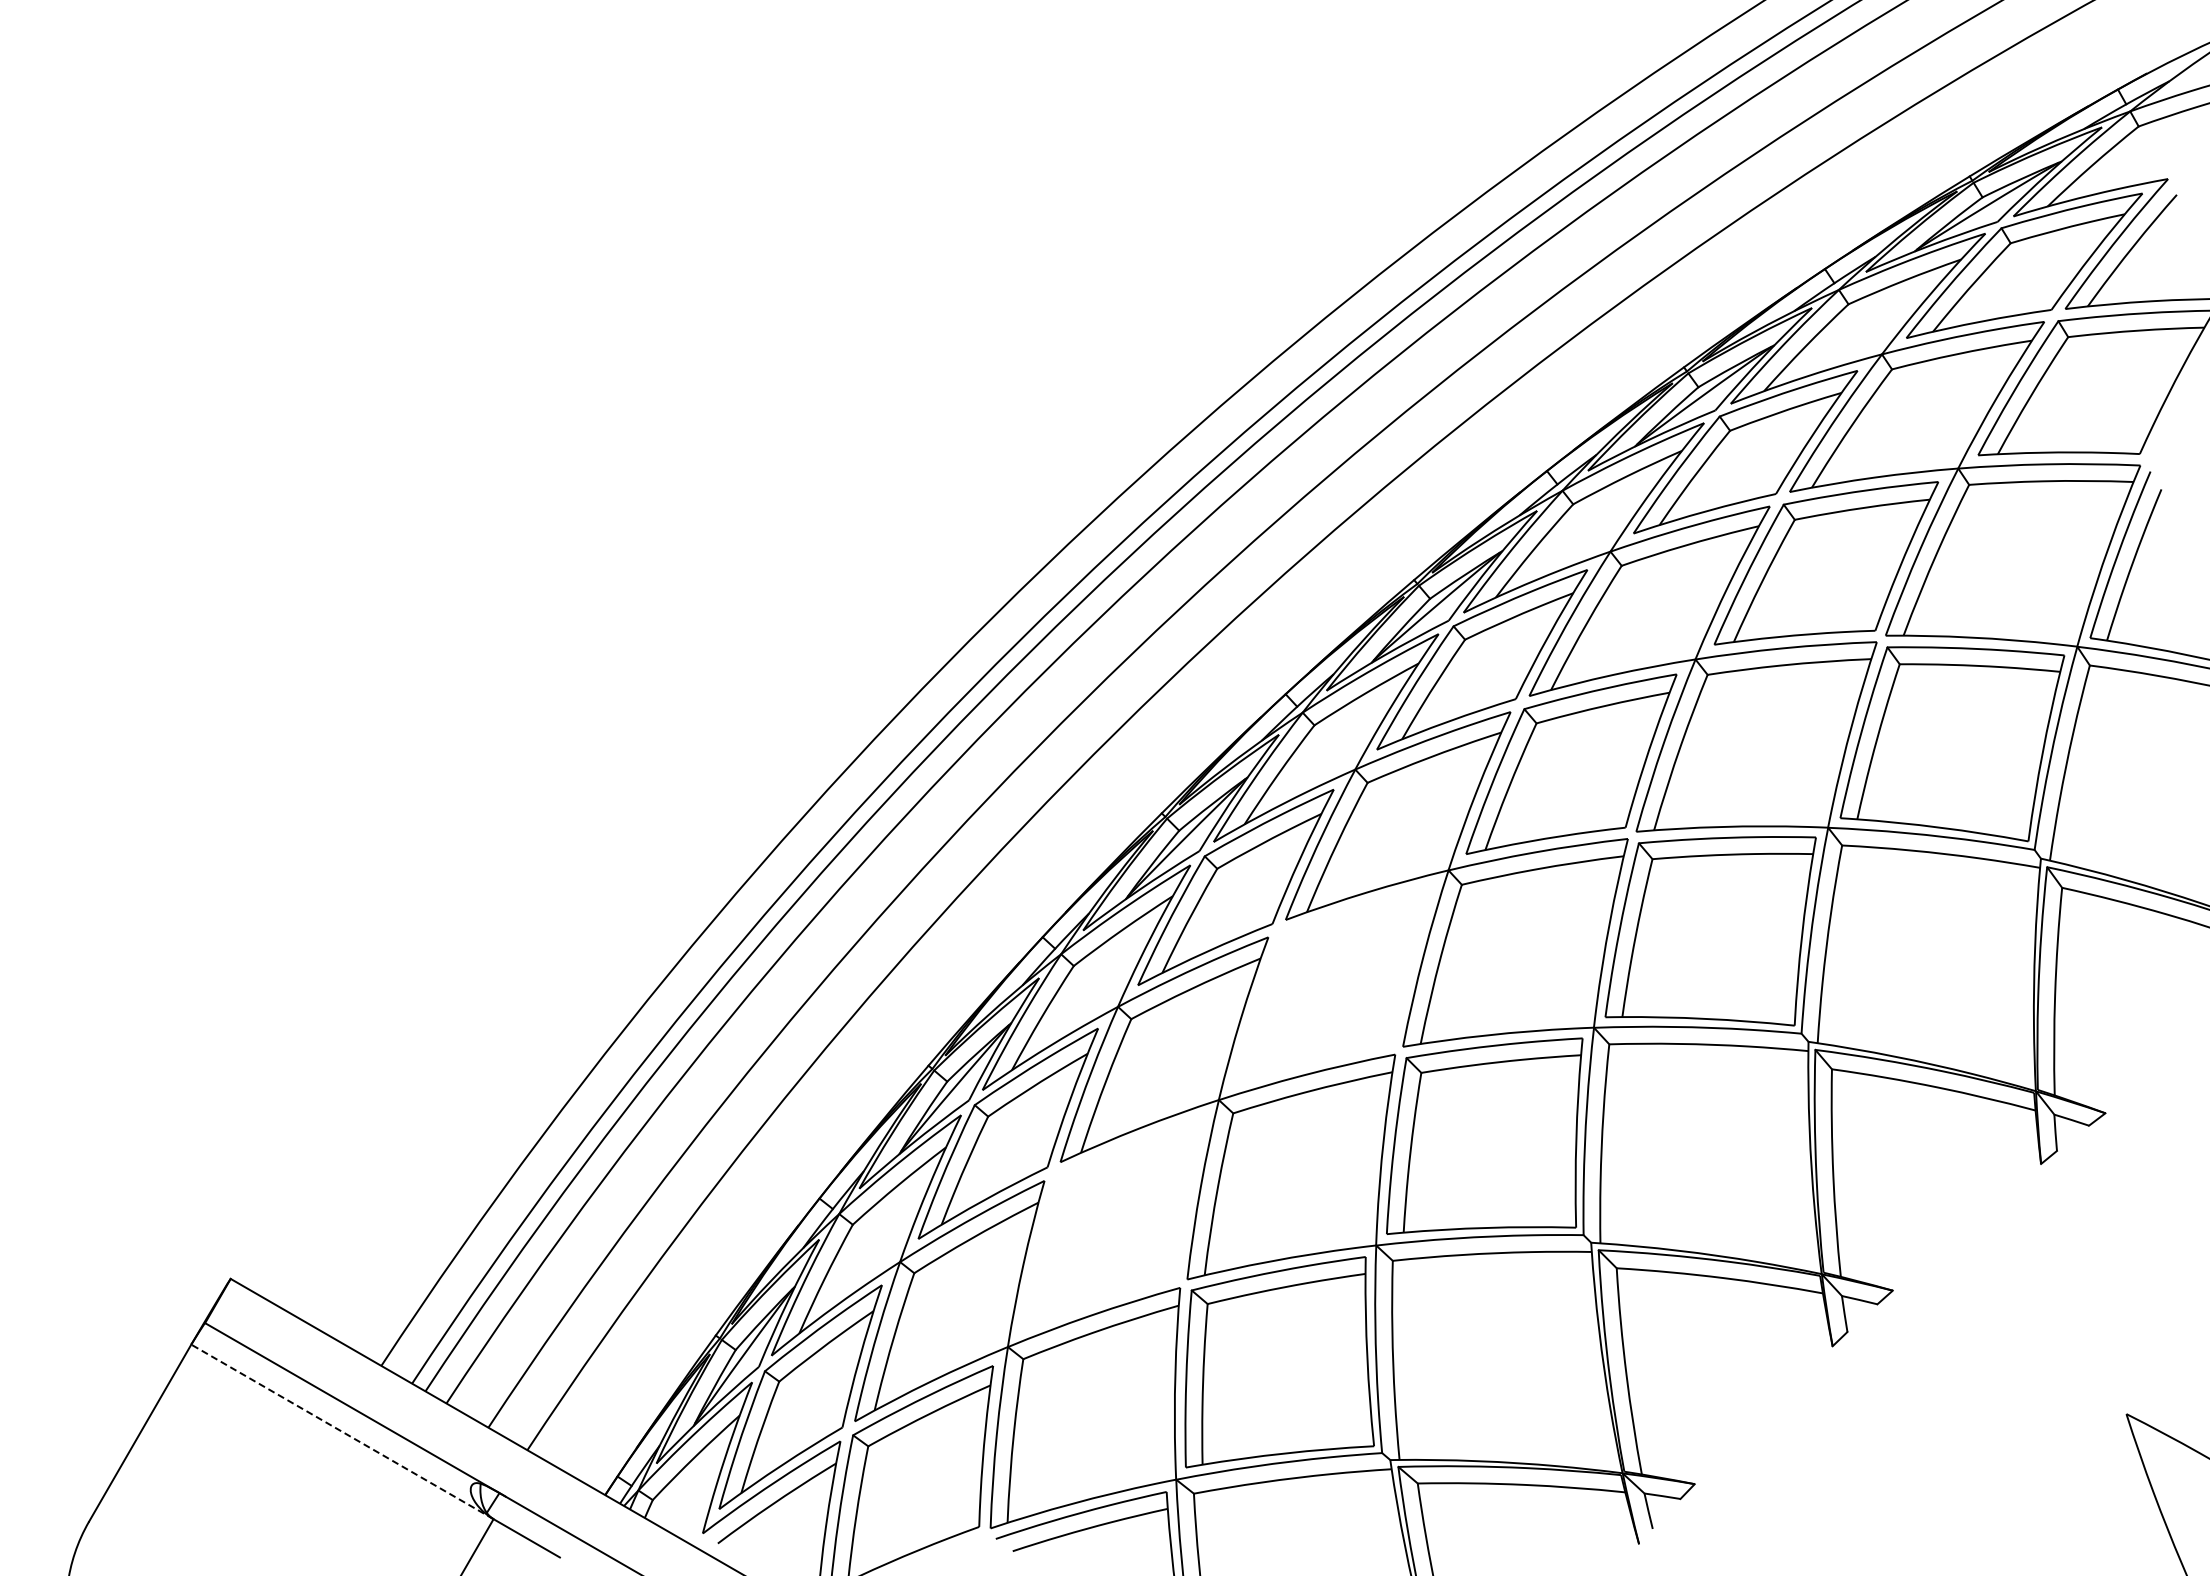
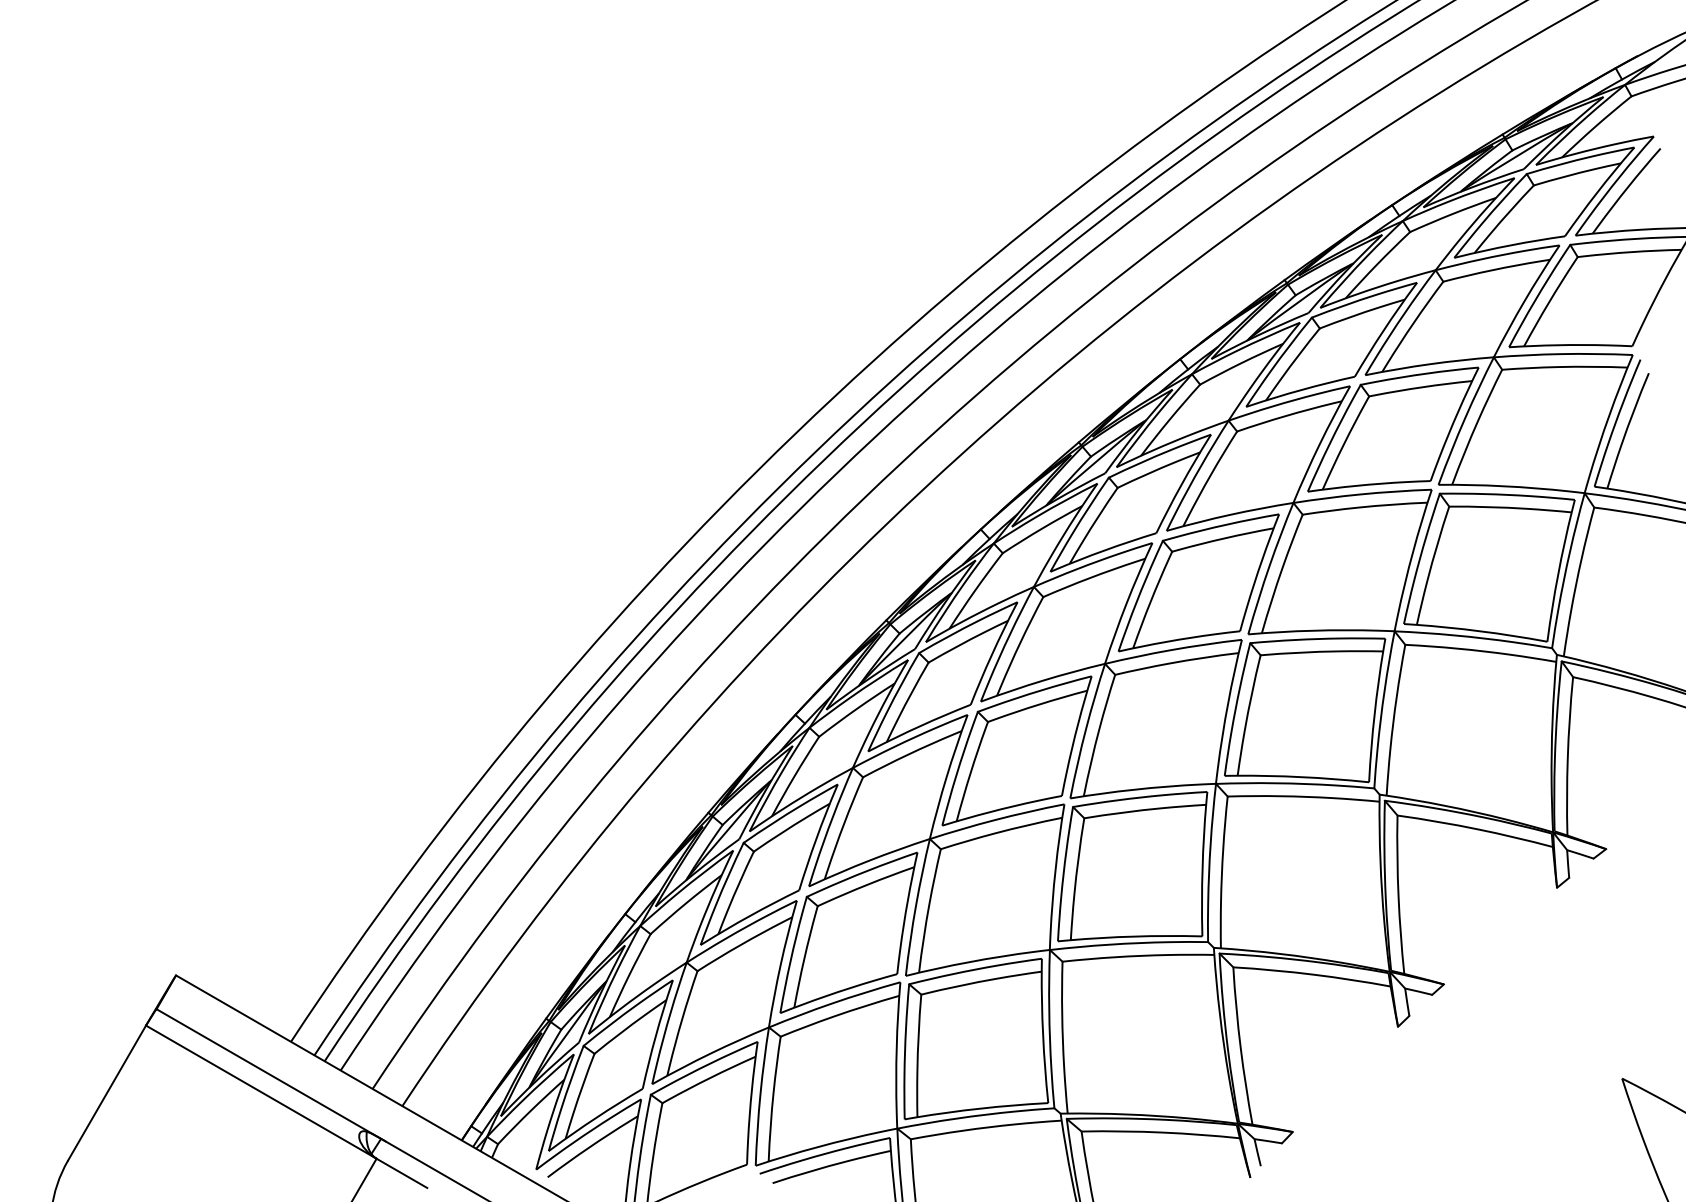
part: (1332, 984) -> (1016, 750), added
part: (1112, 1222) -> (848, 932), added
line: (342, 1431) -> (261, 1091), dashed -> solid

